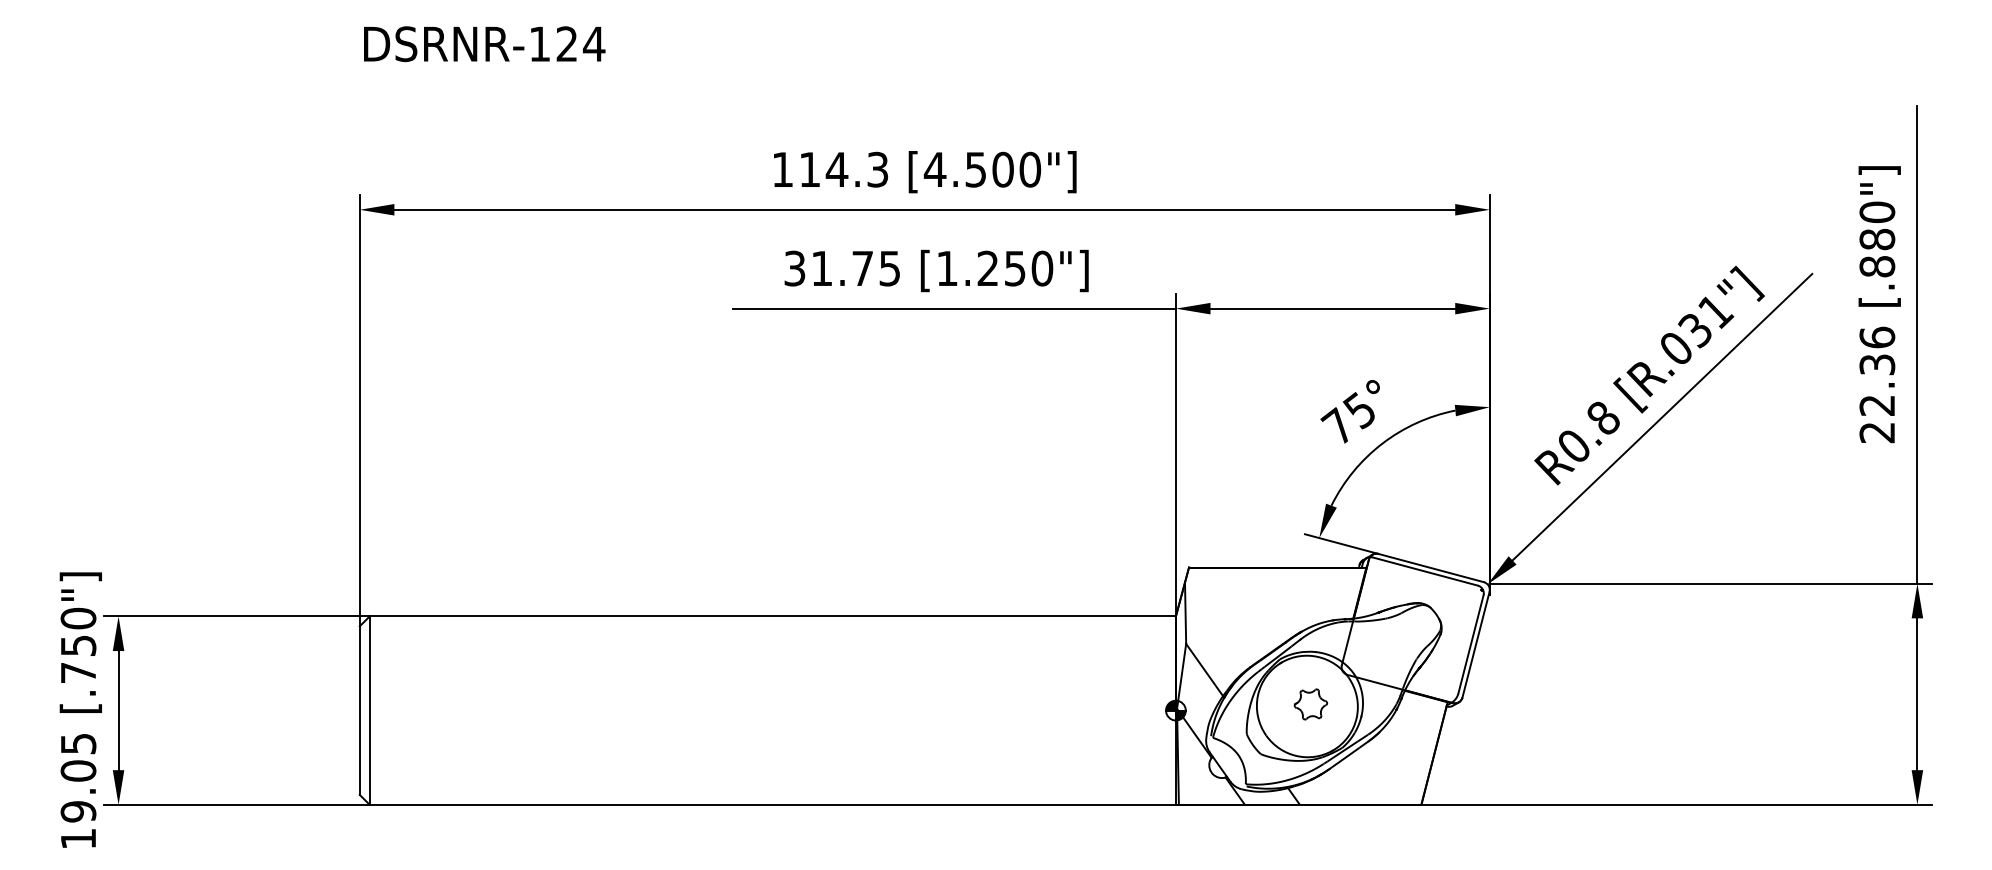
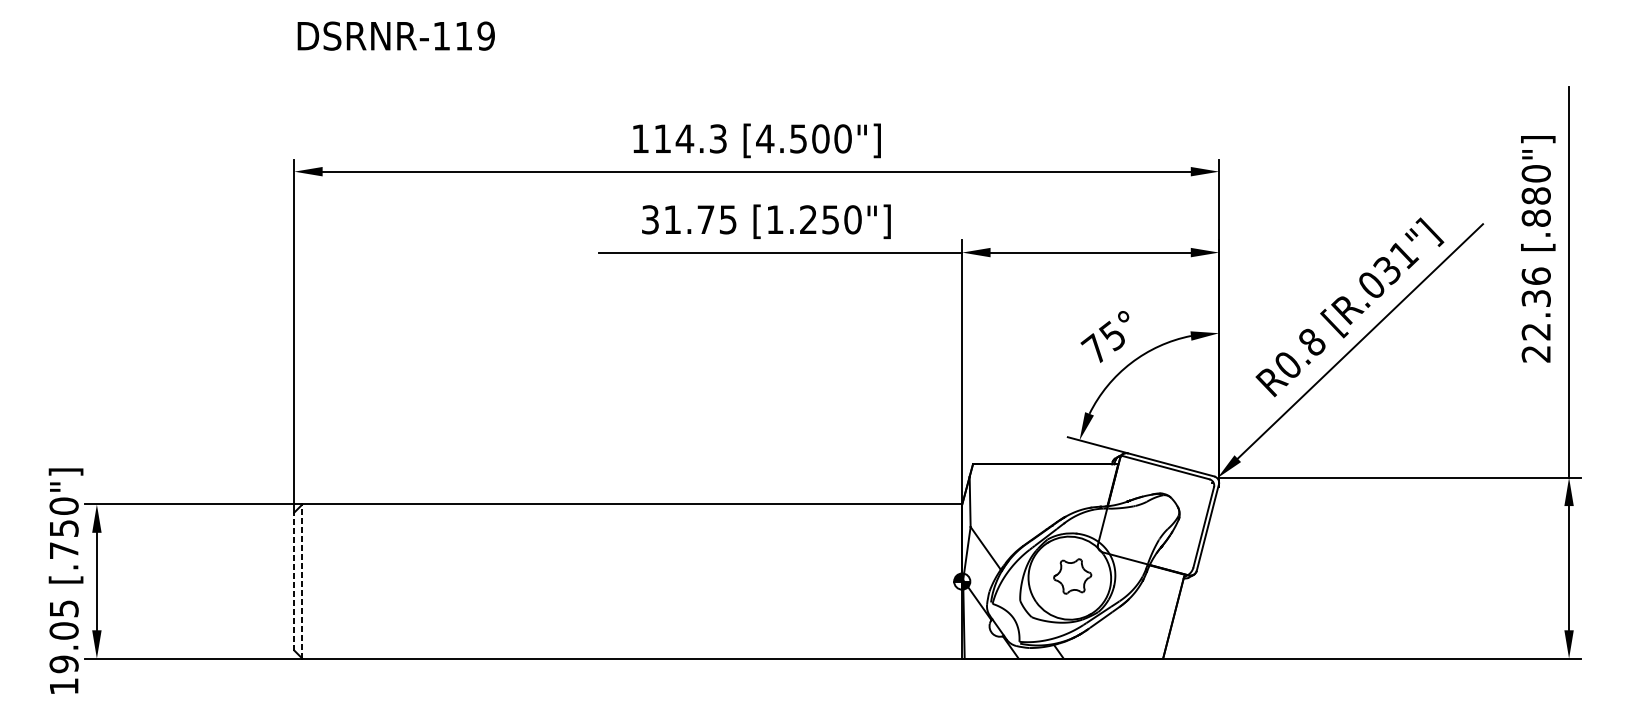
text: (580, 44) -> (474, 36), DSRNR-124 -> DSRNR-119
part: (1310, 704) -> (1072, 576), size x1.4
line: (359, 710) -> (294, 581), solid -> dashed
line: (369, 710) -> (302, 581), solid -> dashed

